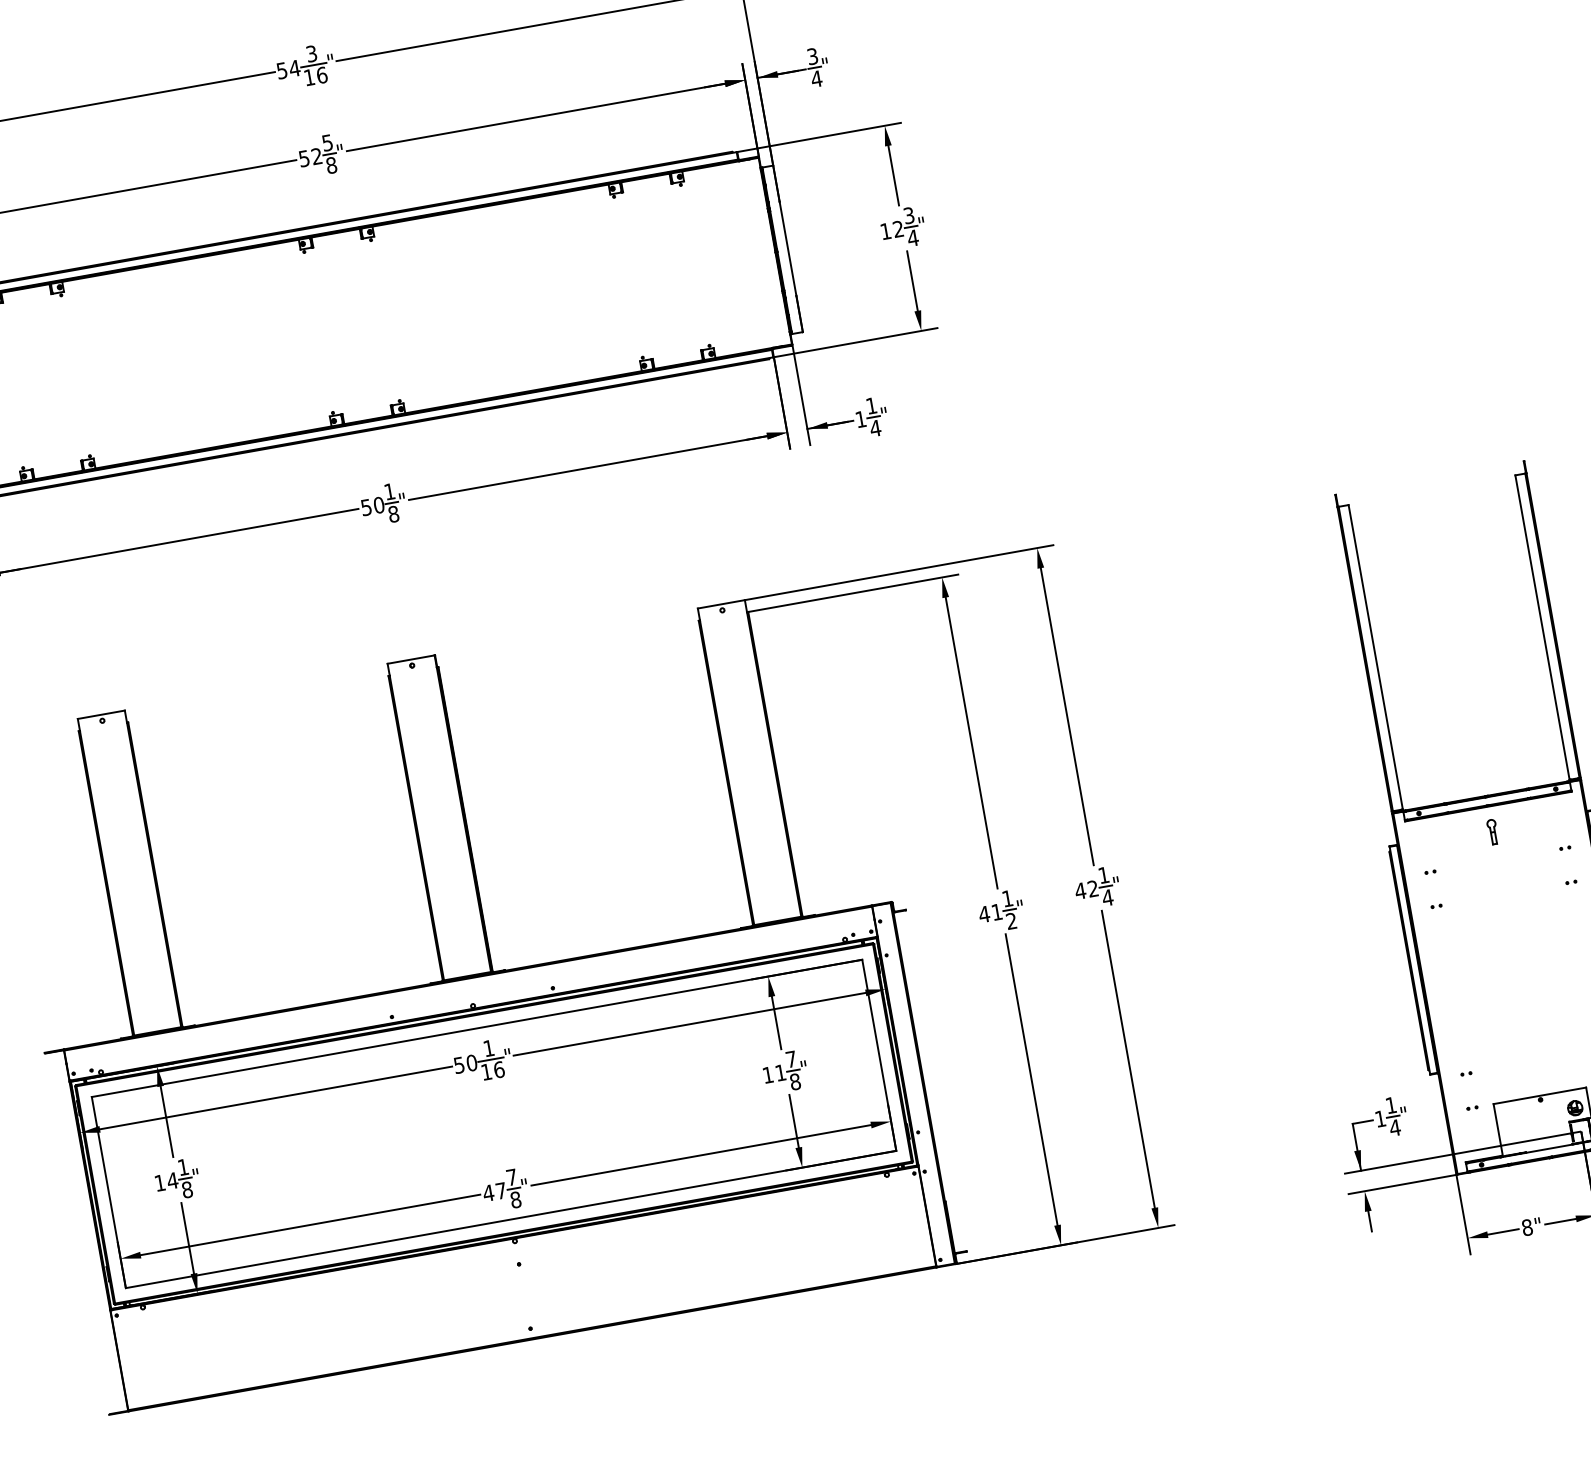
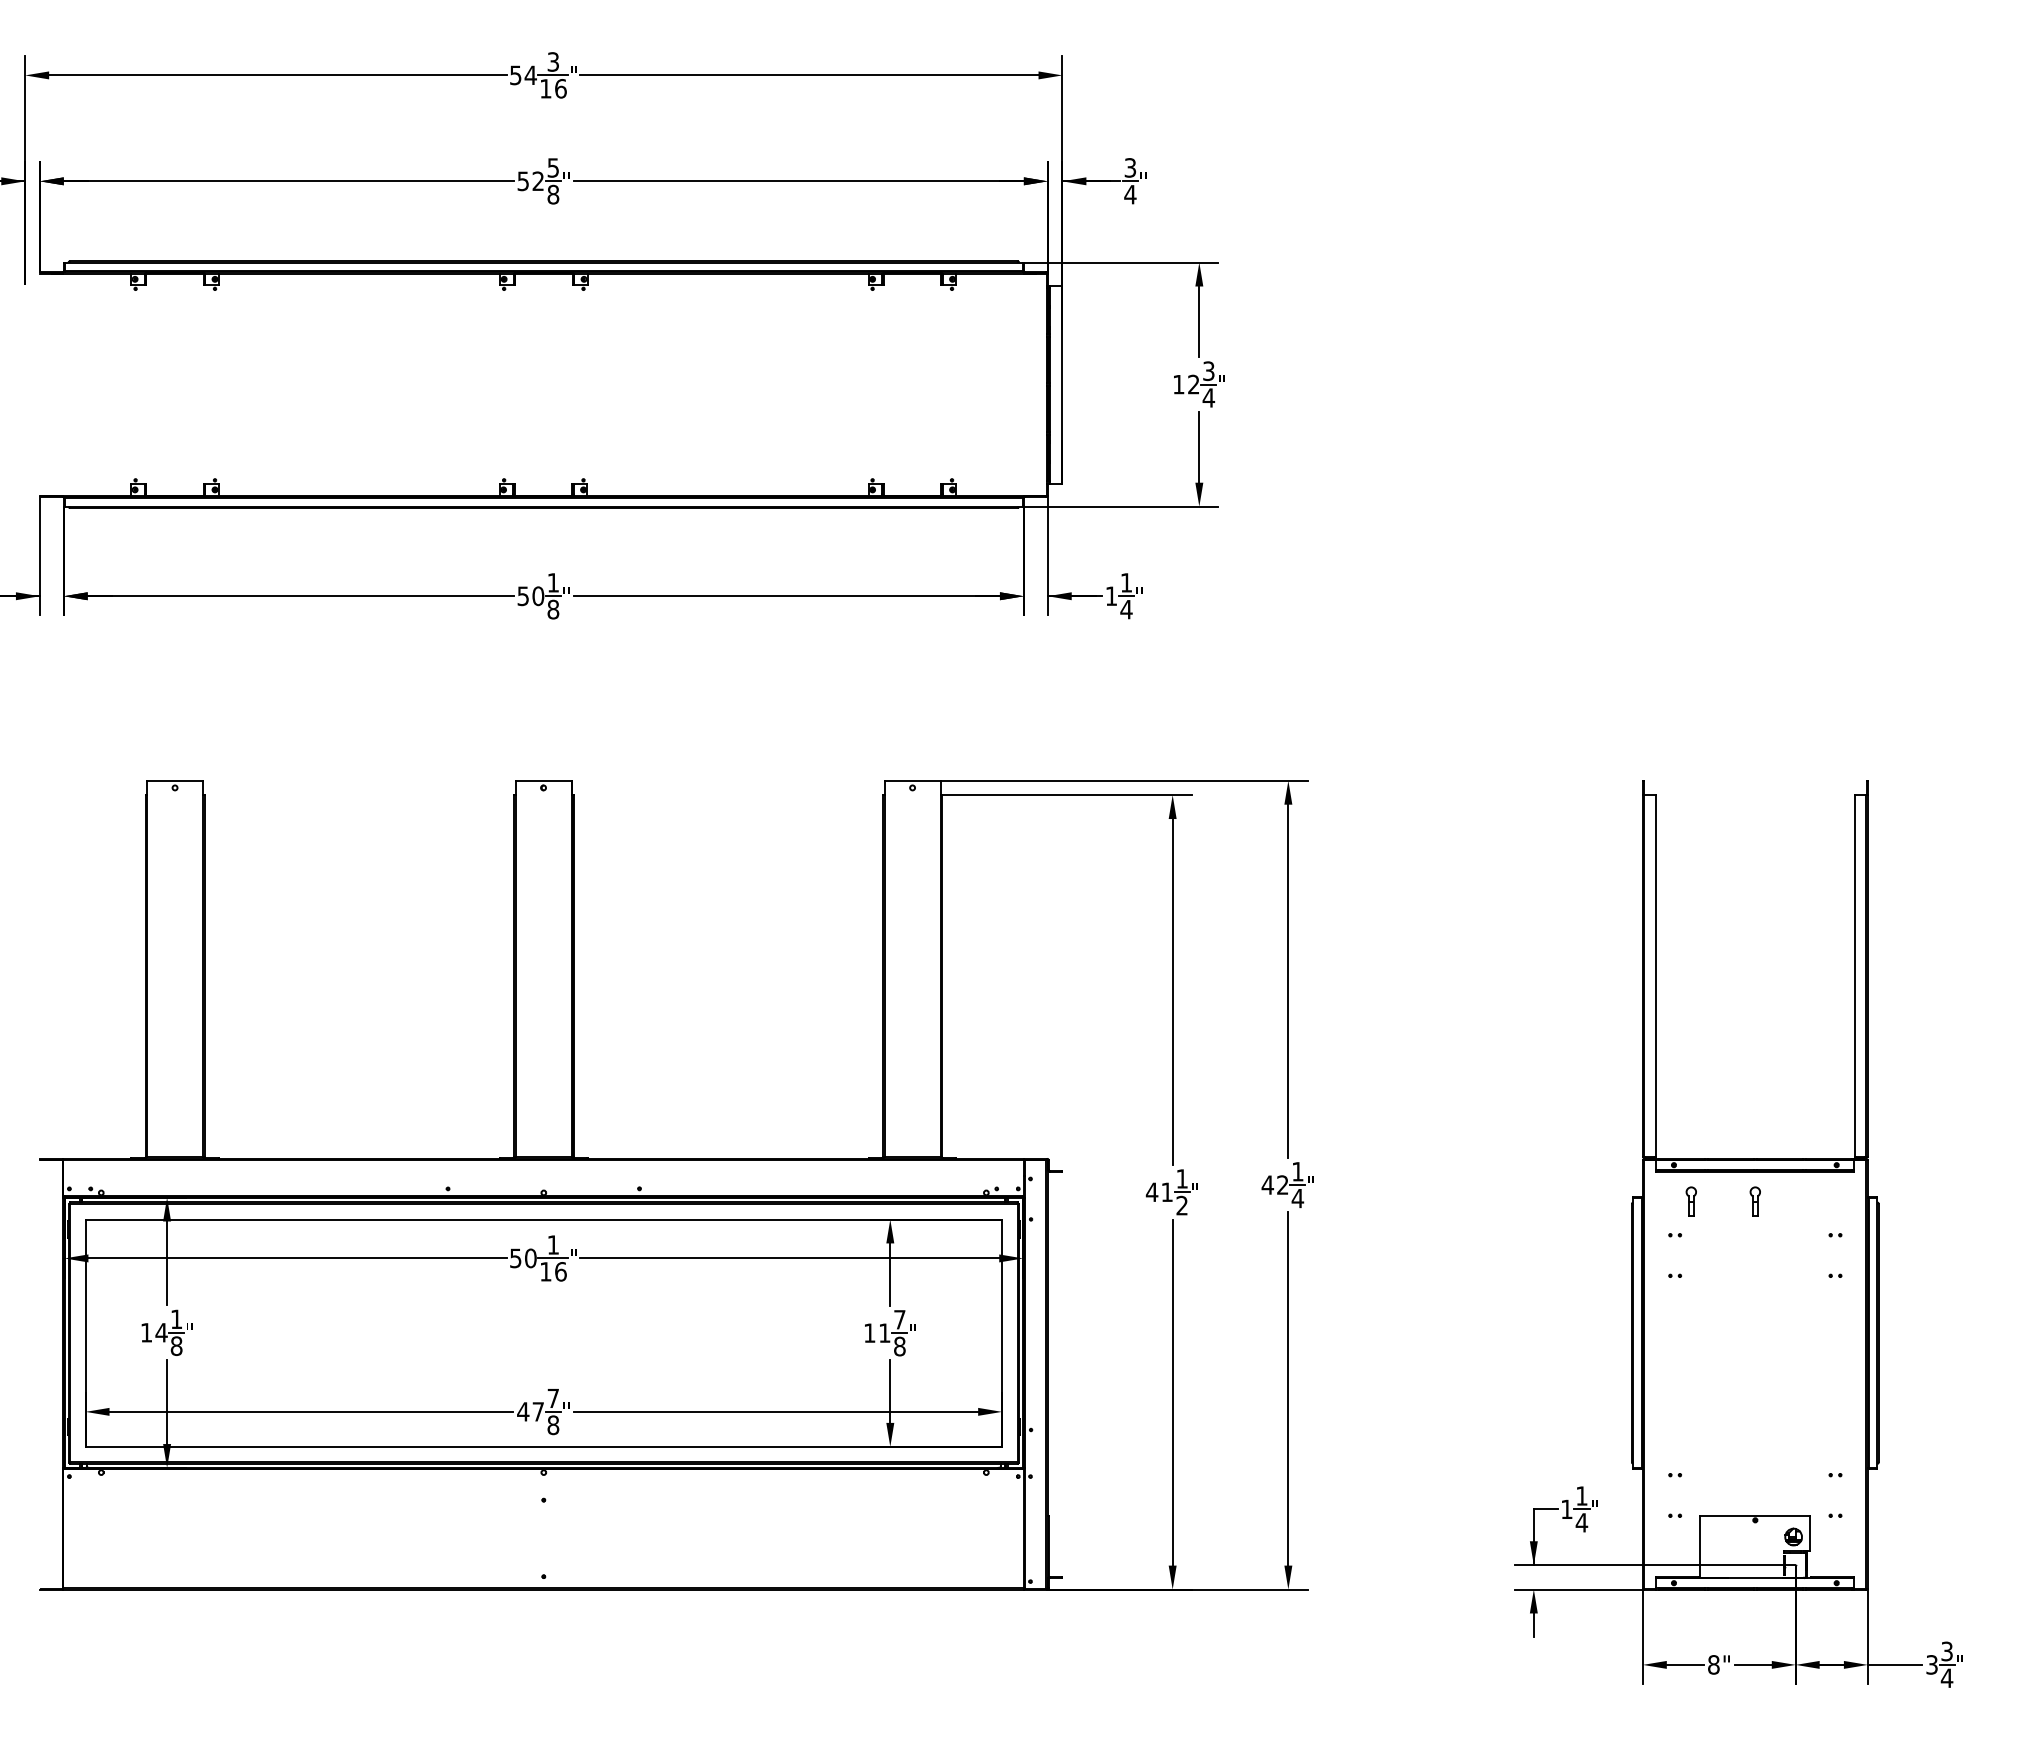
part: (1438, 841) -> (1690, 1201), added

